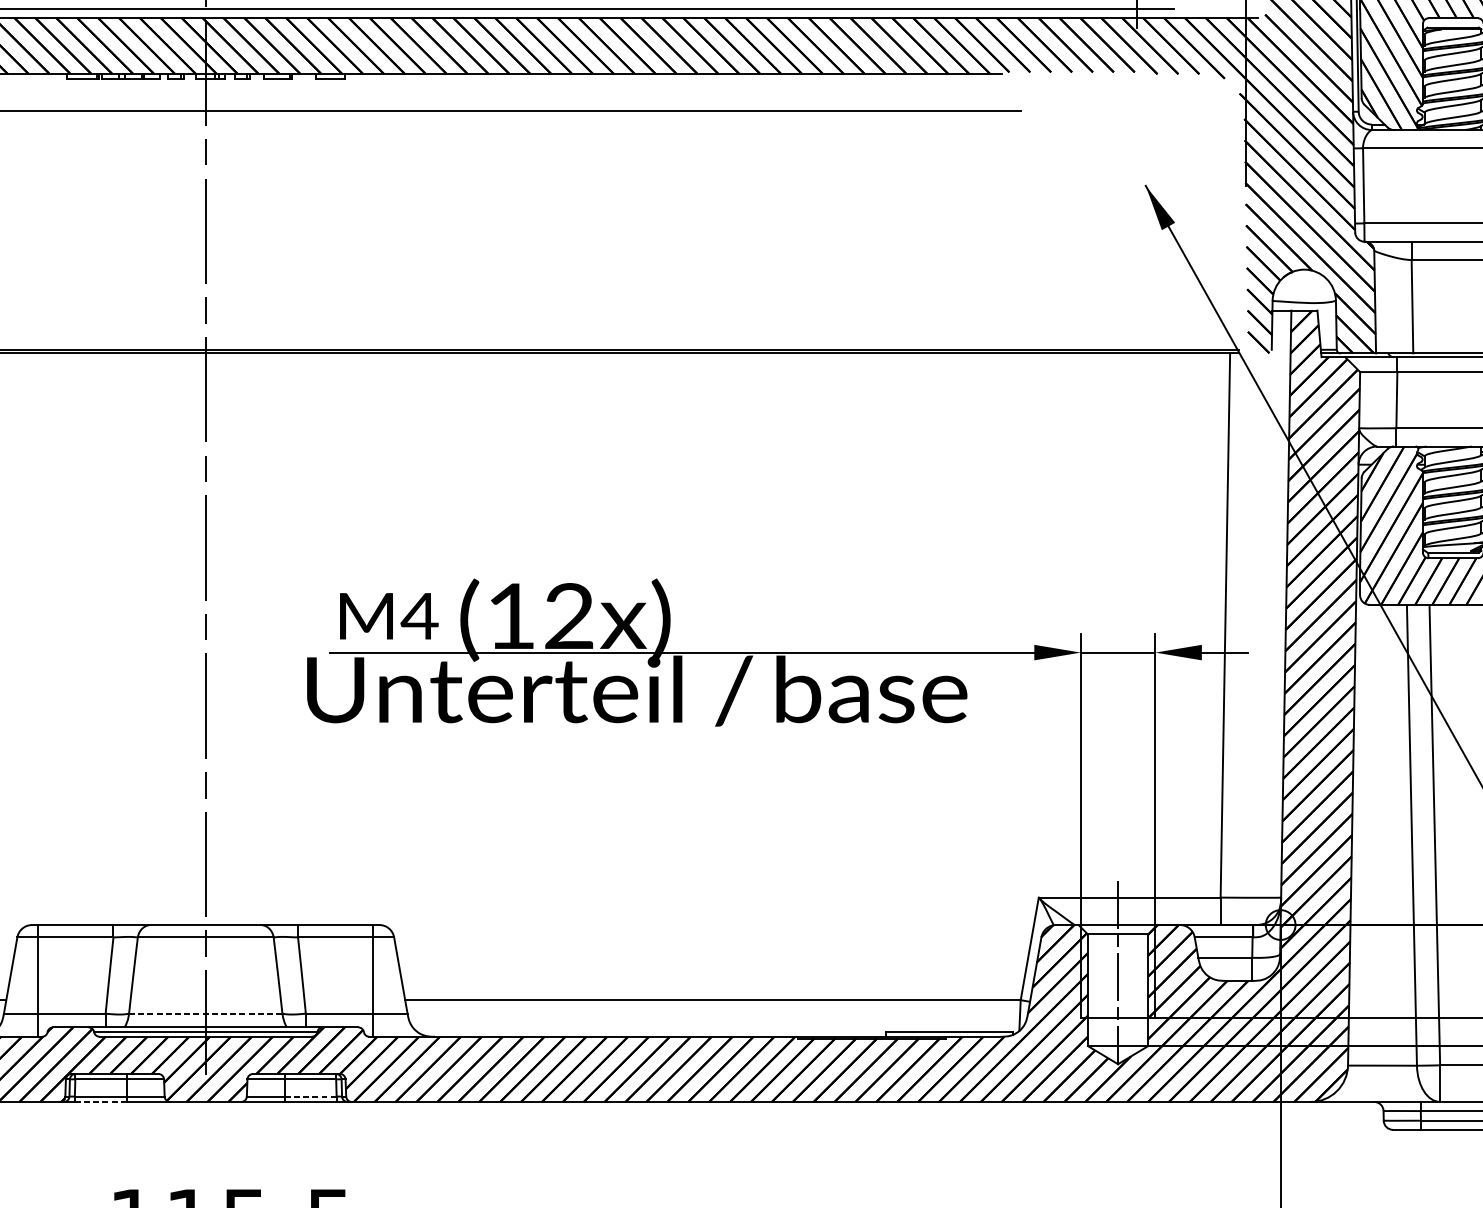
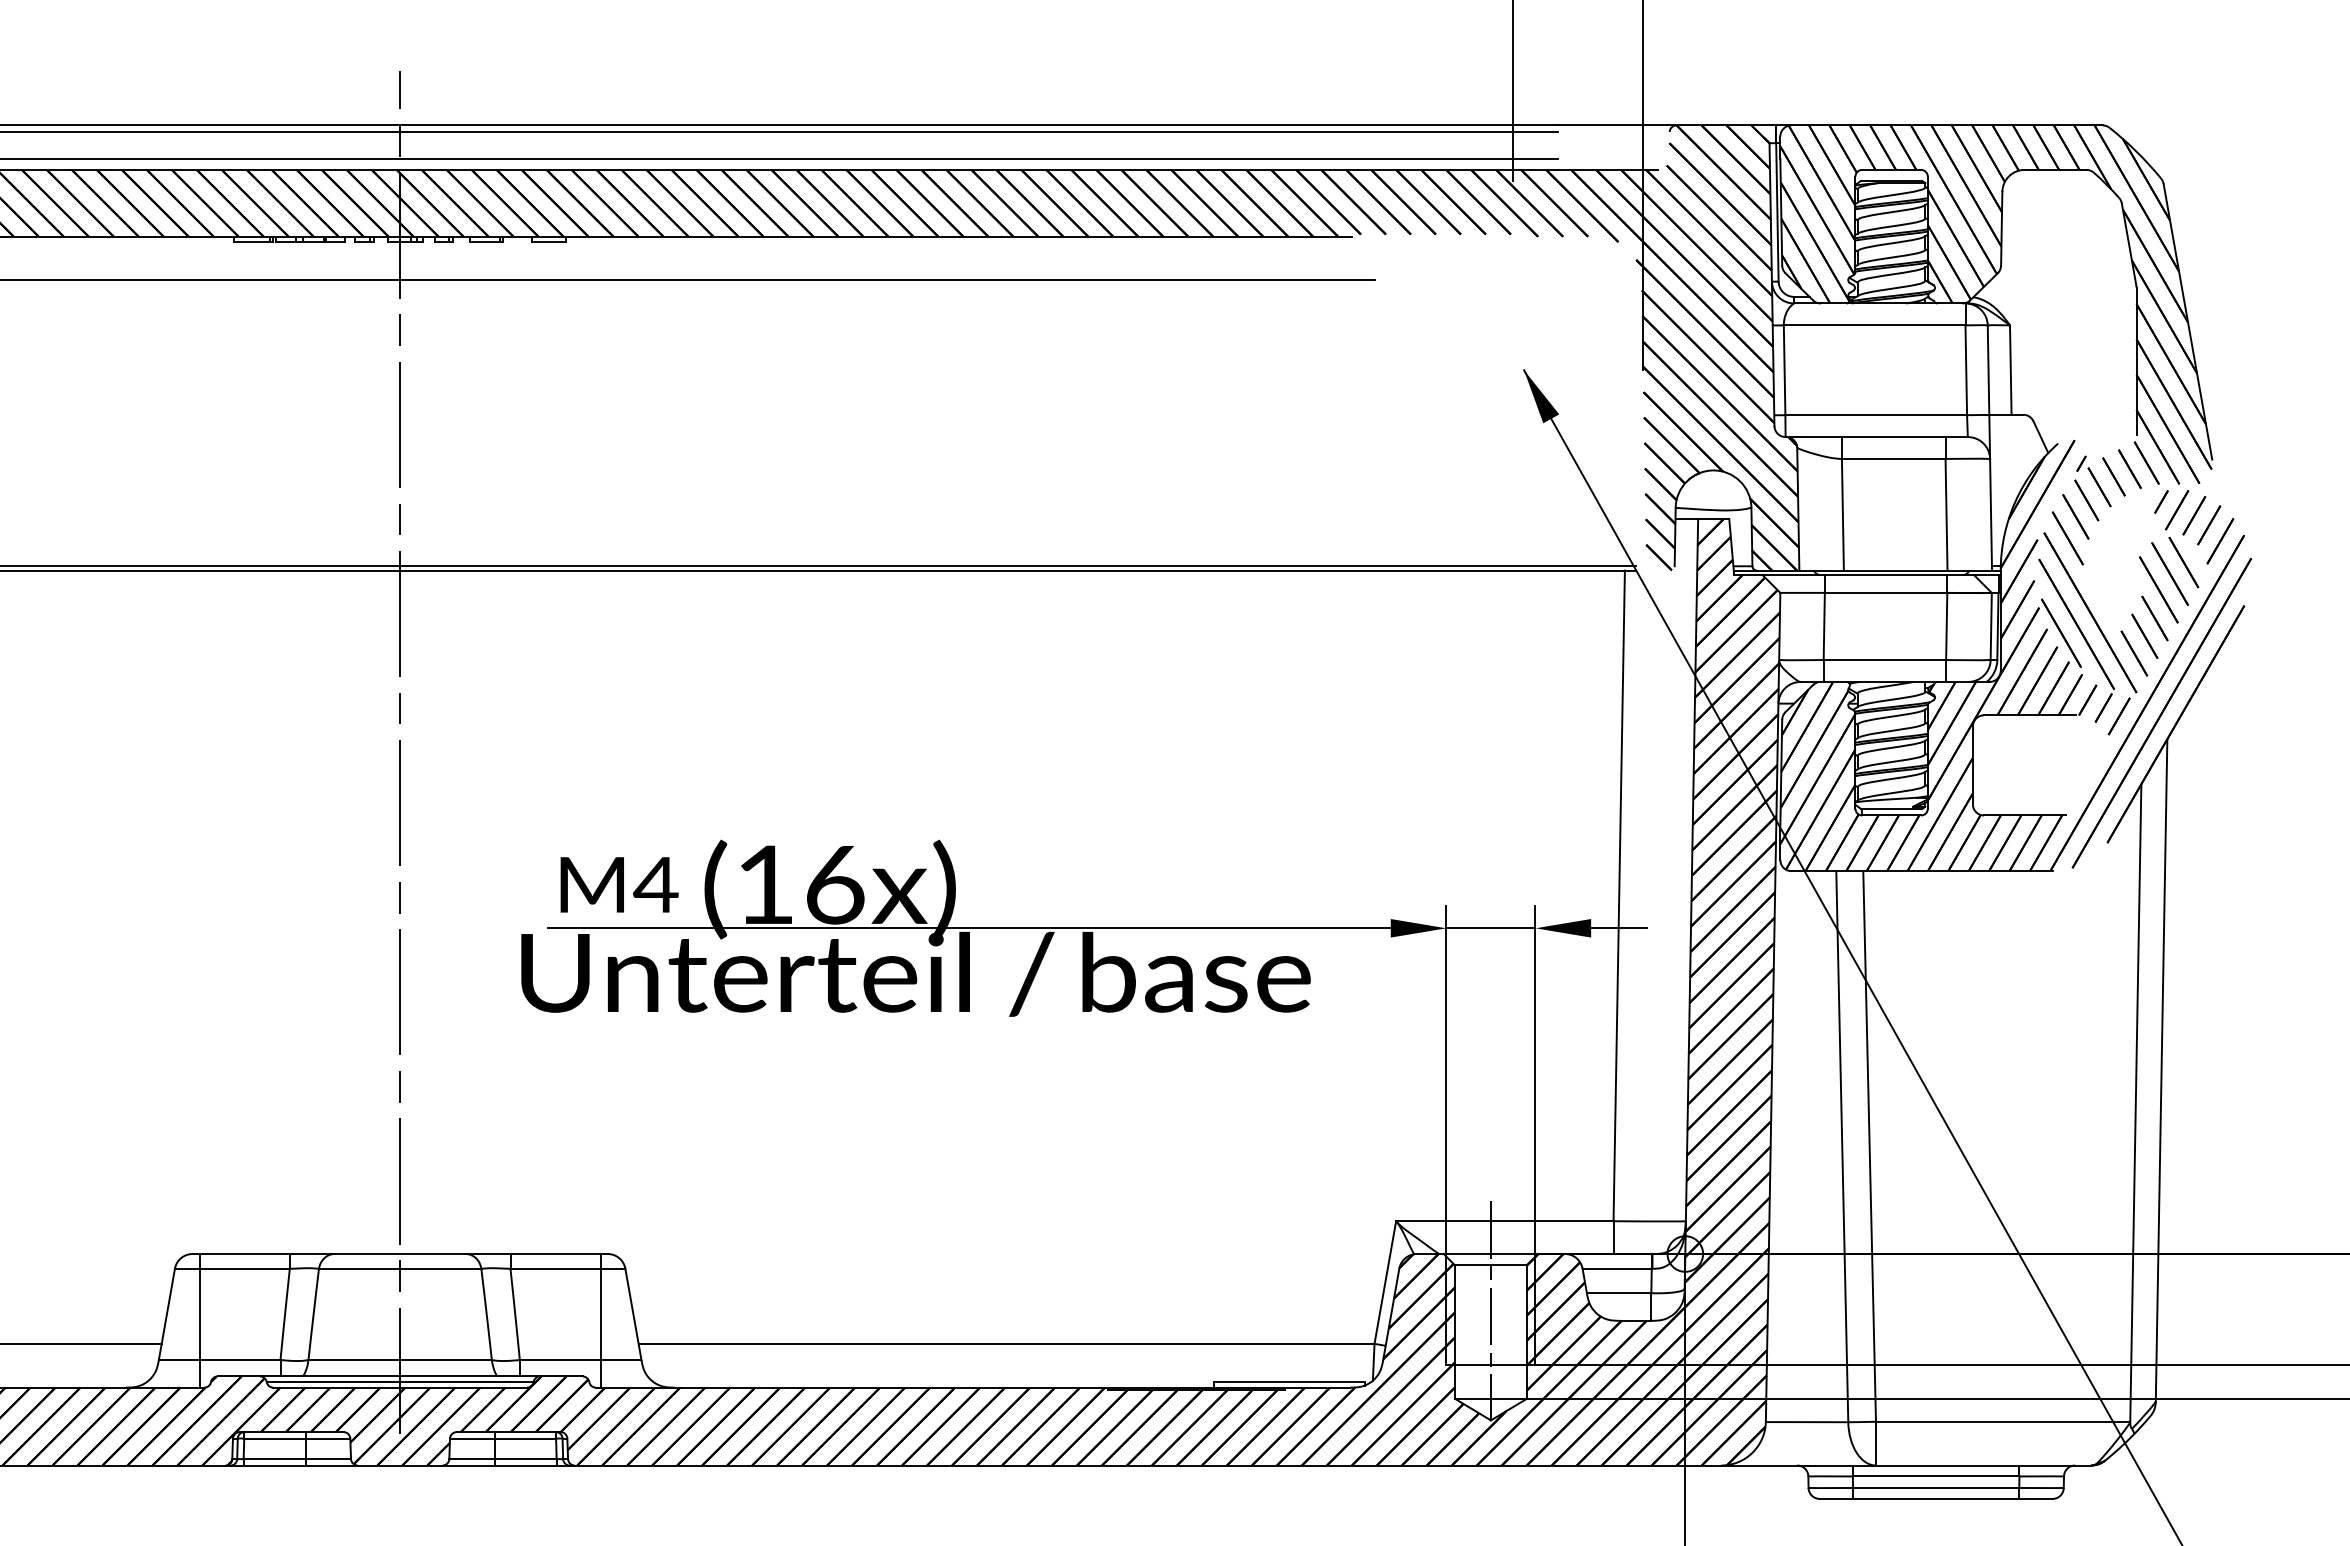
text: (569, 615) -> (835, 884), (12x) -> (16x)
line: (206, 1014) -> (400, 1360), dashed -> solid
line: (310, 1096) -> (525, 1459), dashed -> solid
line: (100, 1101) -> (274, 1465), dashed -> solid

